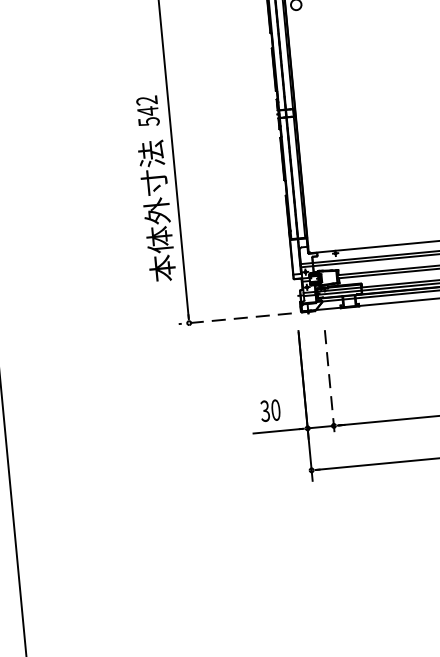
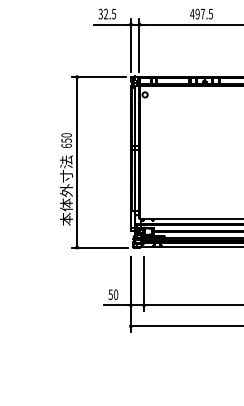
text: (147, 110) -> (66, 140), 542 -> 650
line: (233, 318) -> (99, 247), dashed -> solid
line: (330, 382) -> (144, 283), dashed -> solid
text: (264, 408) -> (110, 293), 30 -> 50

